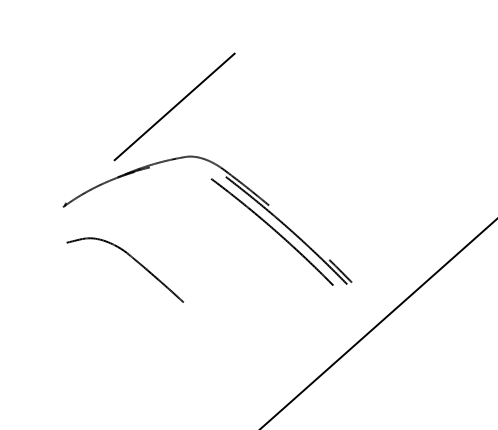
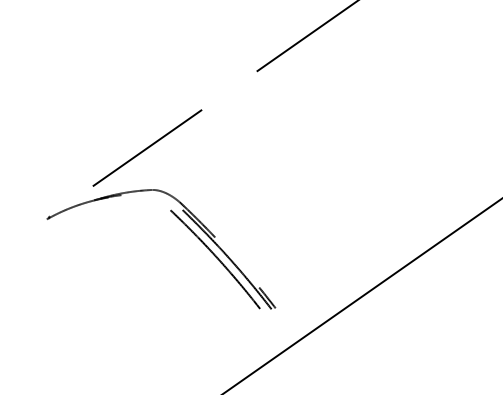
curve: (133, 260) -> (99, 269), removed

